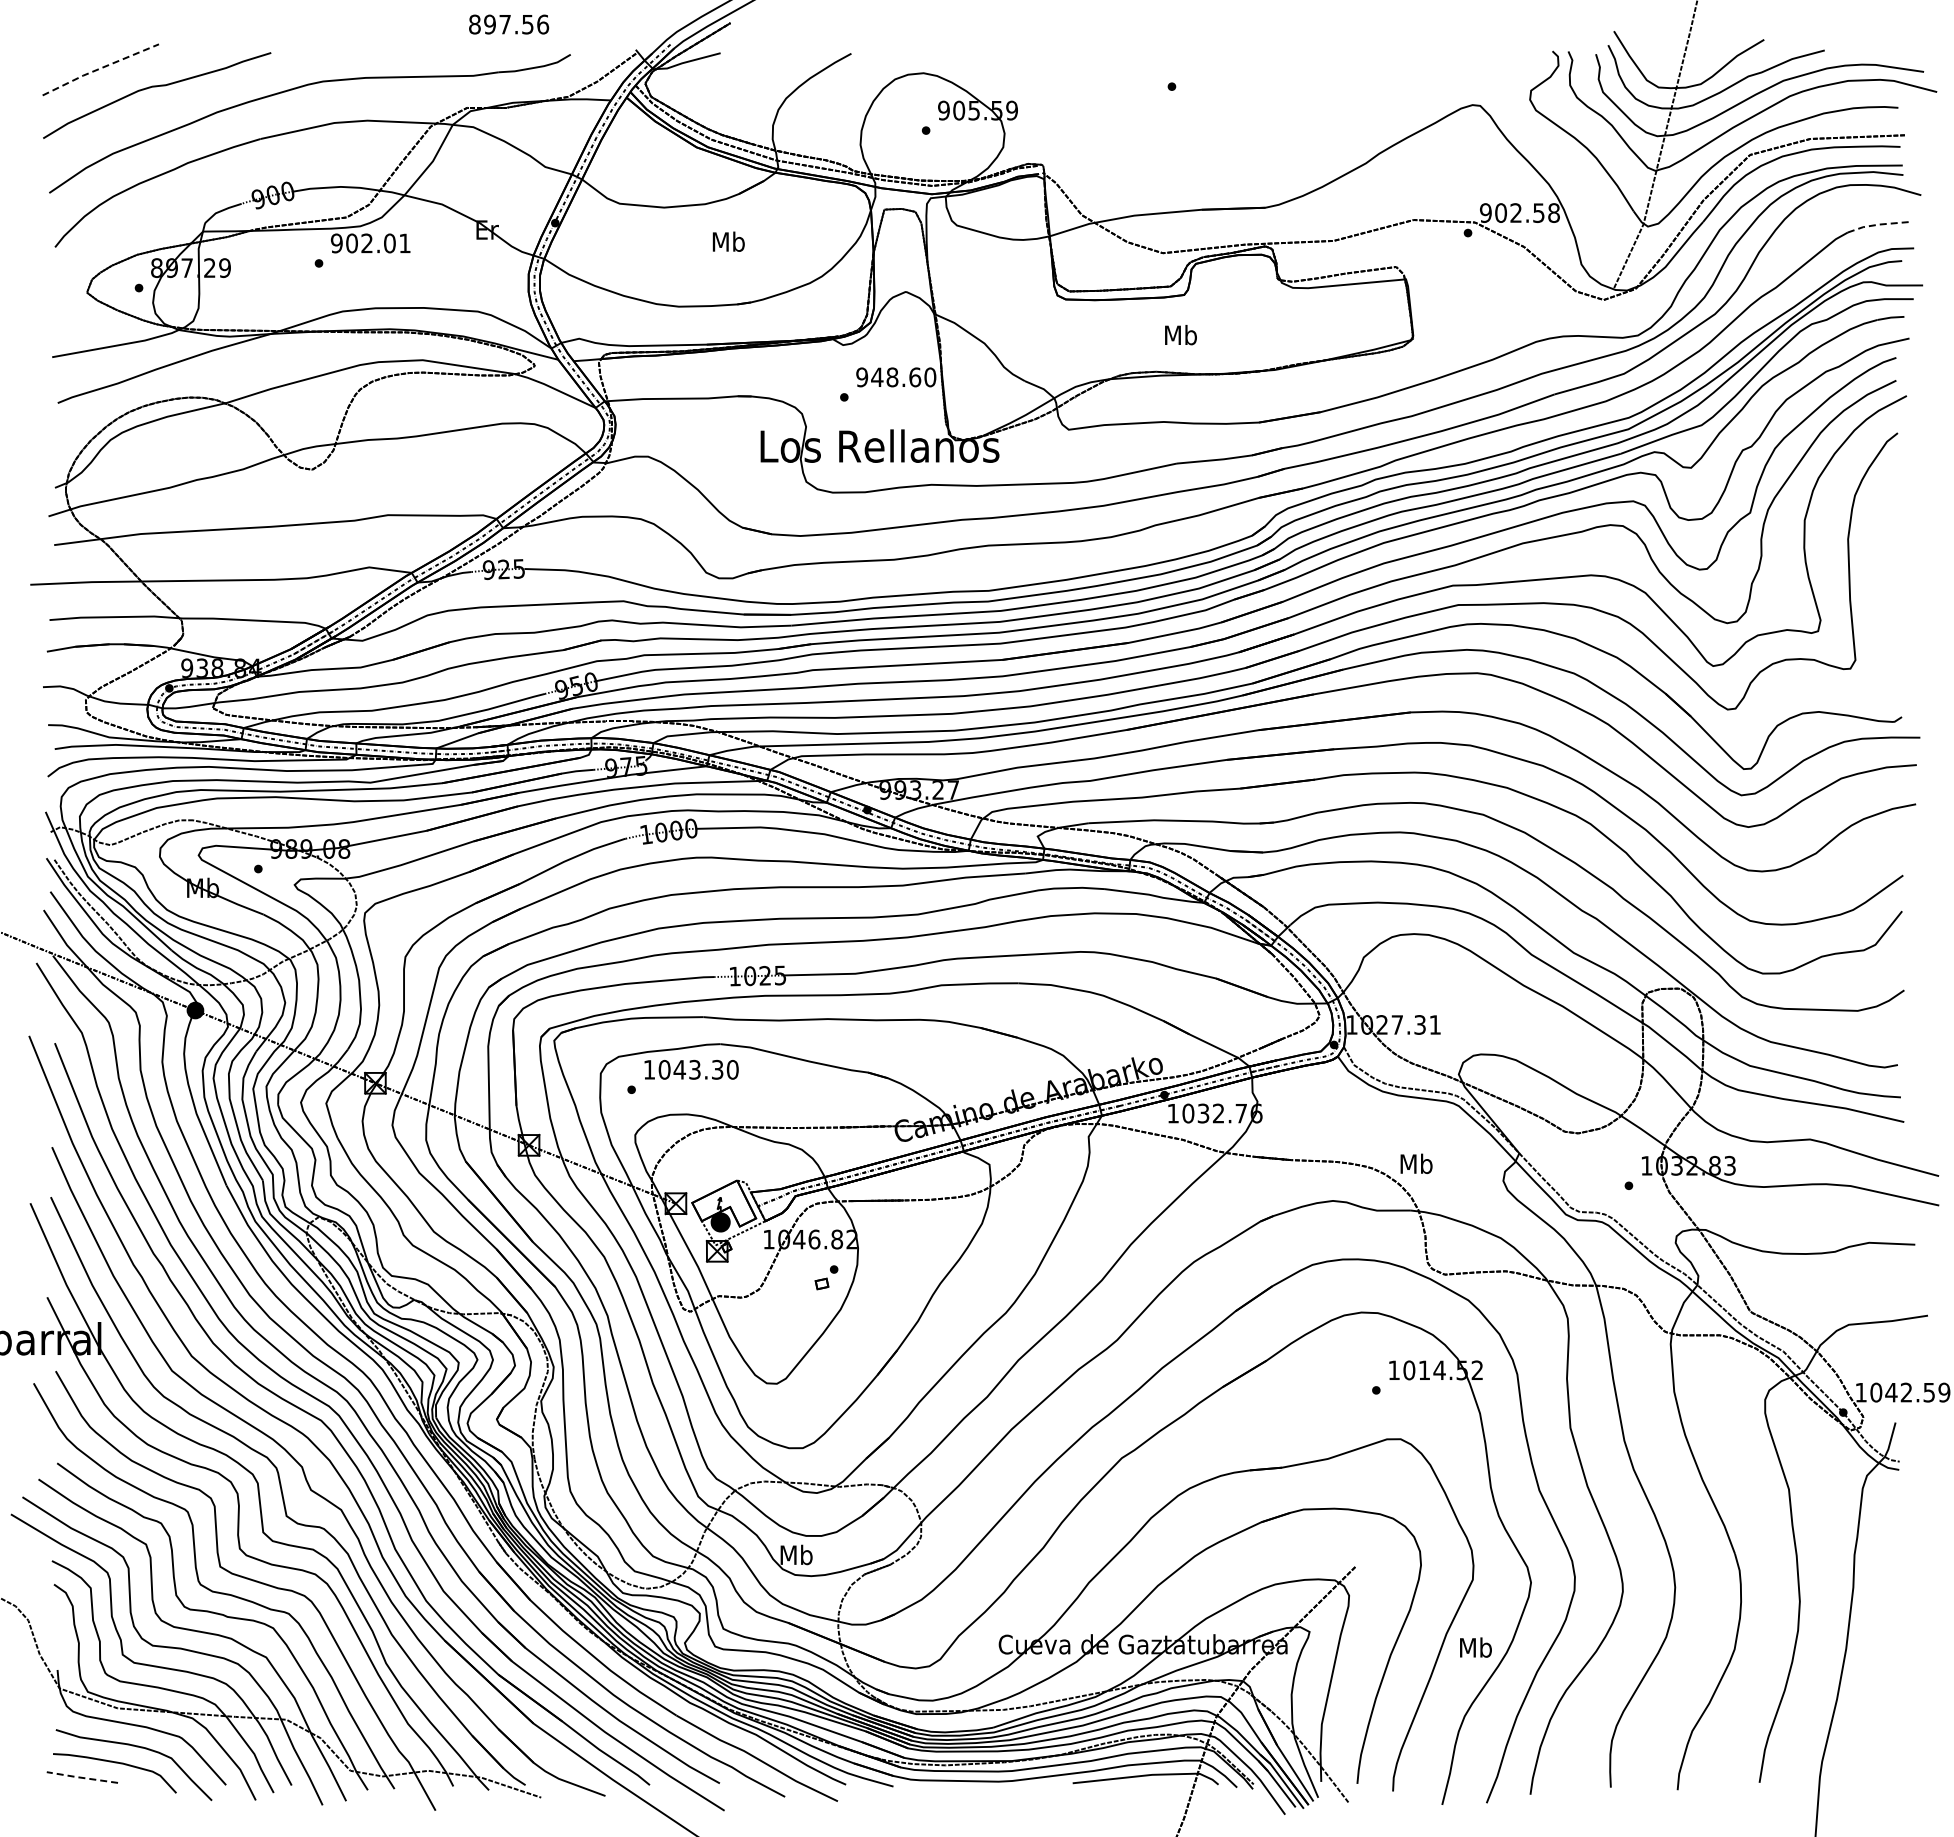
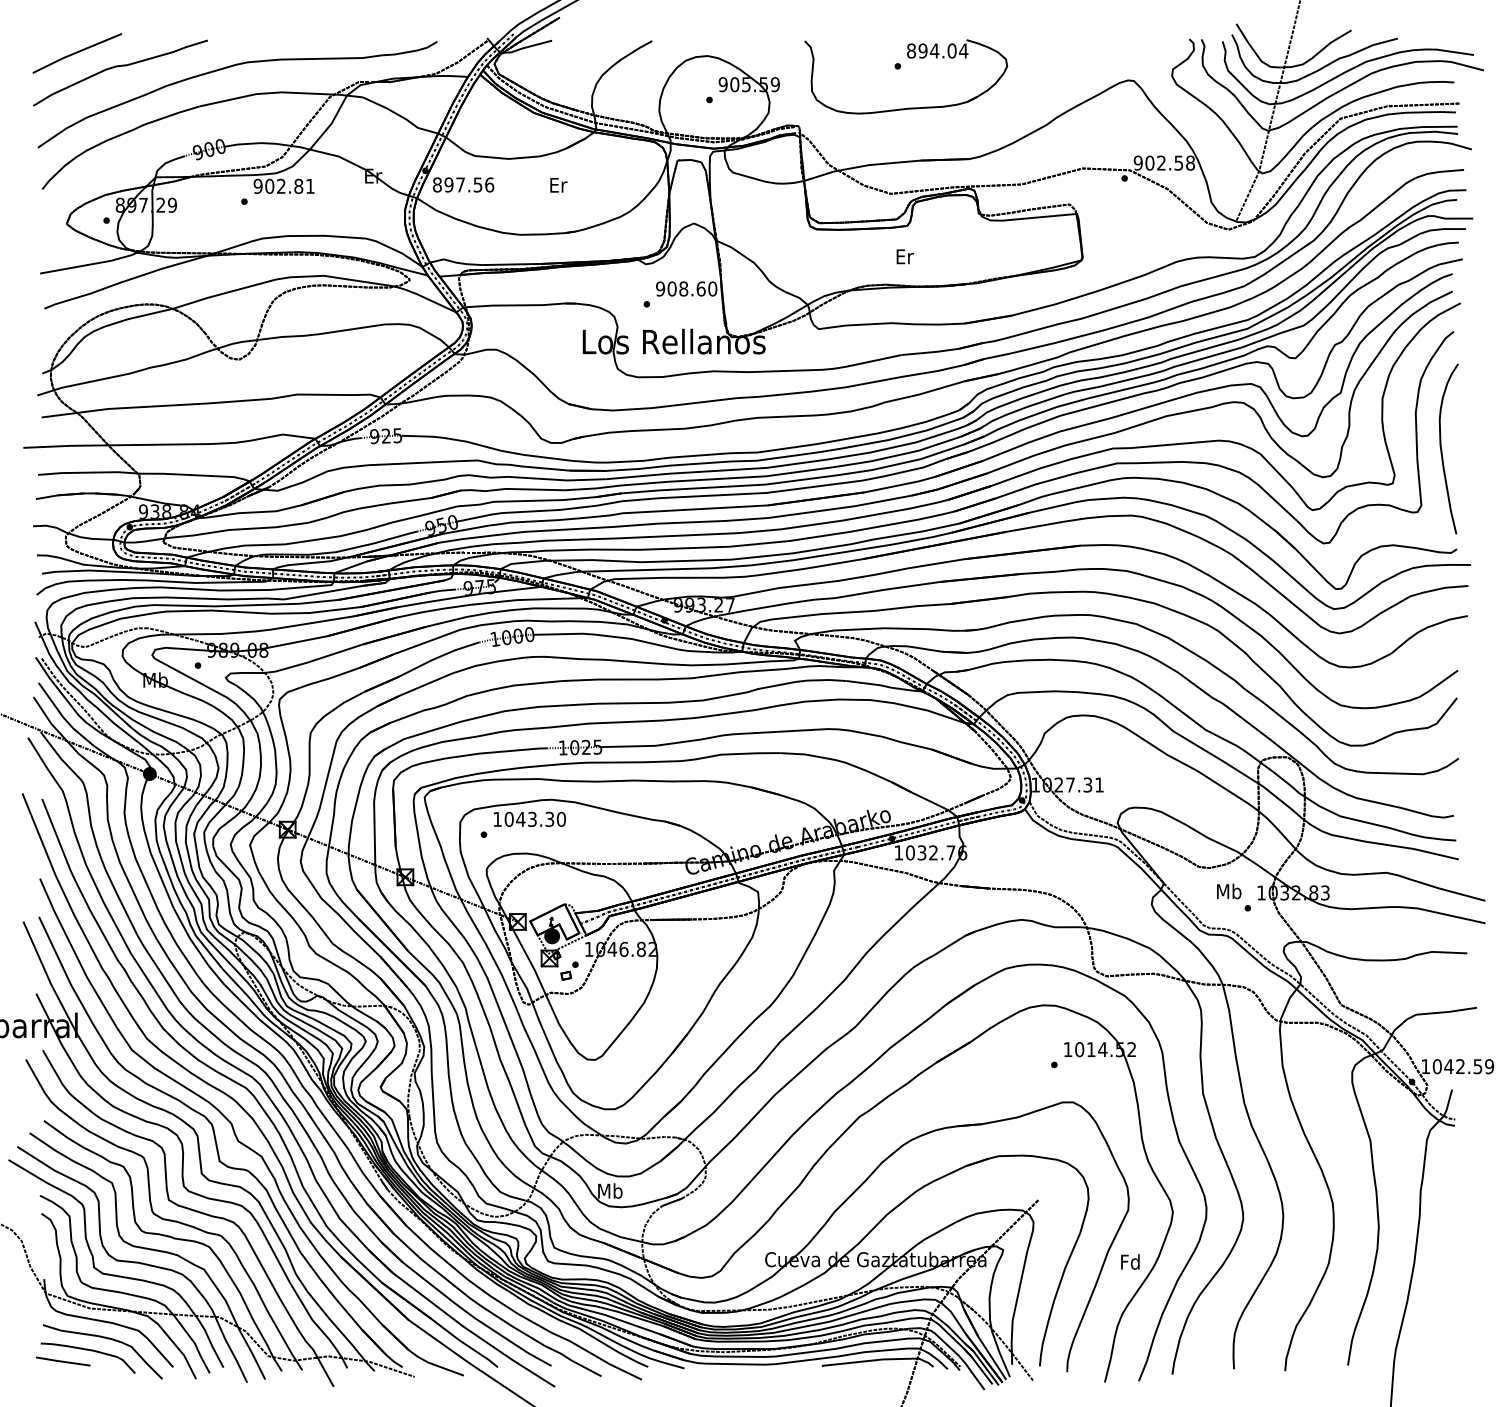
text: (509, 24) -> (463, 184), moved
line: (99, 68) -> (76, 52), dashed -> solid
part: (1187, 76) -> (909, 58), added
line: (1879, 224) -> (1439, 171), dashed -> solid
text: (728, 241) -> (558, 184), Mb -> Er
text: (389, 243) -> (298, 186), 902.01 -> 902.81
text: (1180, 334) -> (904, 256), Mb -> Er
text: (877, 377) -> (672, 289), 948.60 -> 908.60
curve: (1882, 586) -> (1442, 449), added
text: (1416, 1163) -> (1229, 891), moved
part: (826, 1277) -> (569, 970), moved
text: (1475, 1647) -> (1130, 1261), Mb -> Fd
line: (82, 1777) -> (63, 1361), dashed -> solid

